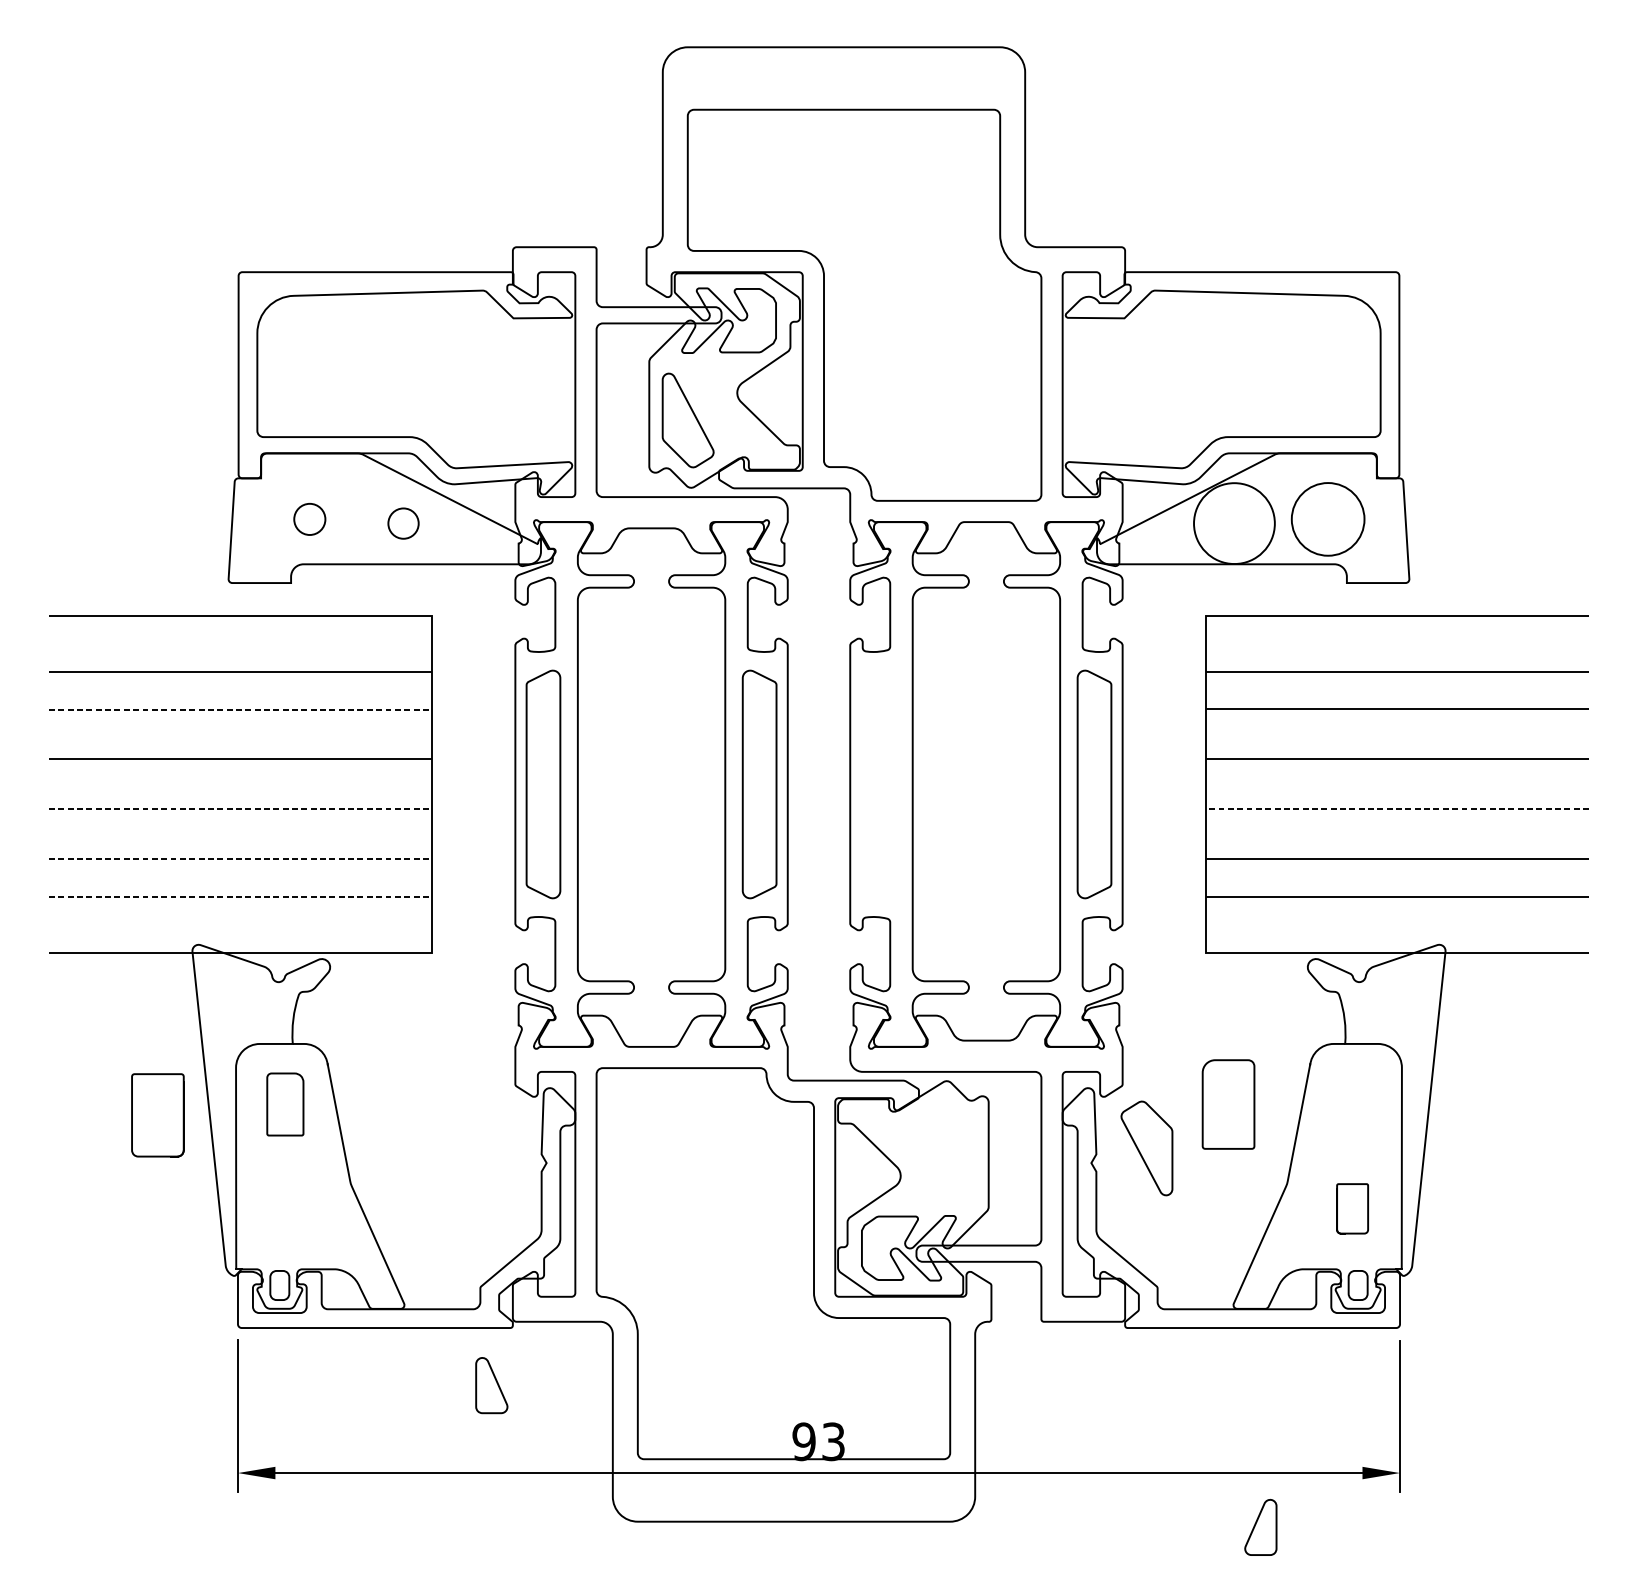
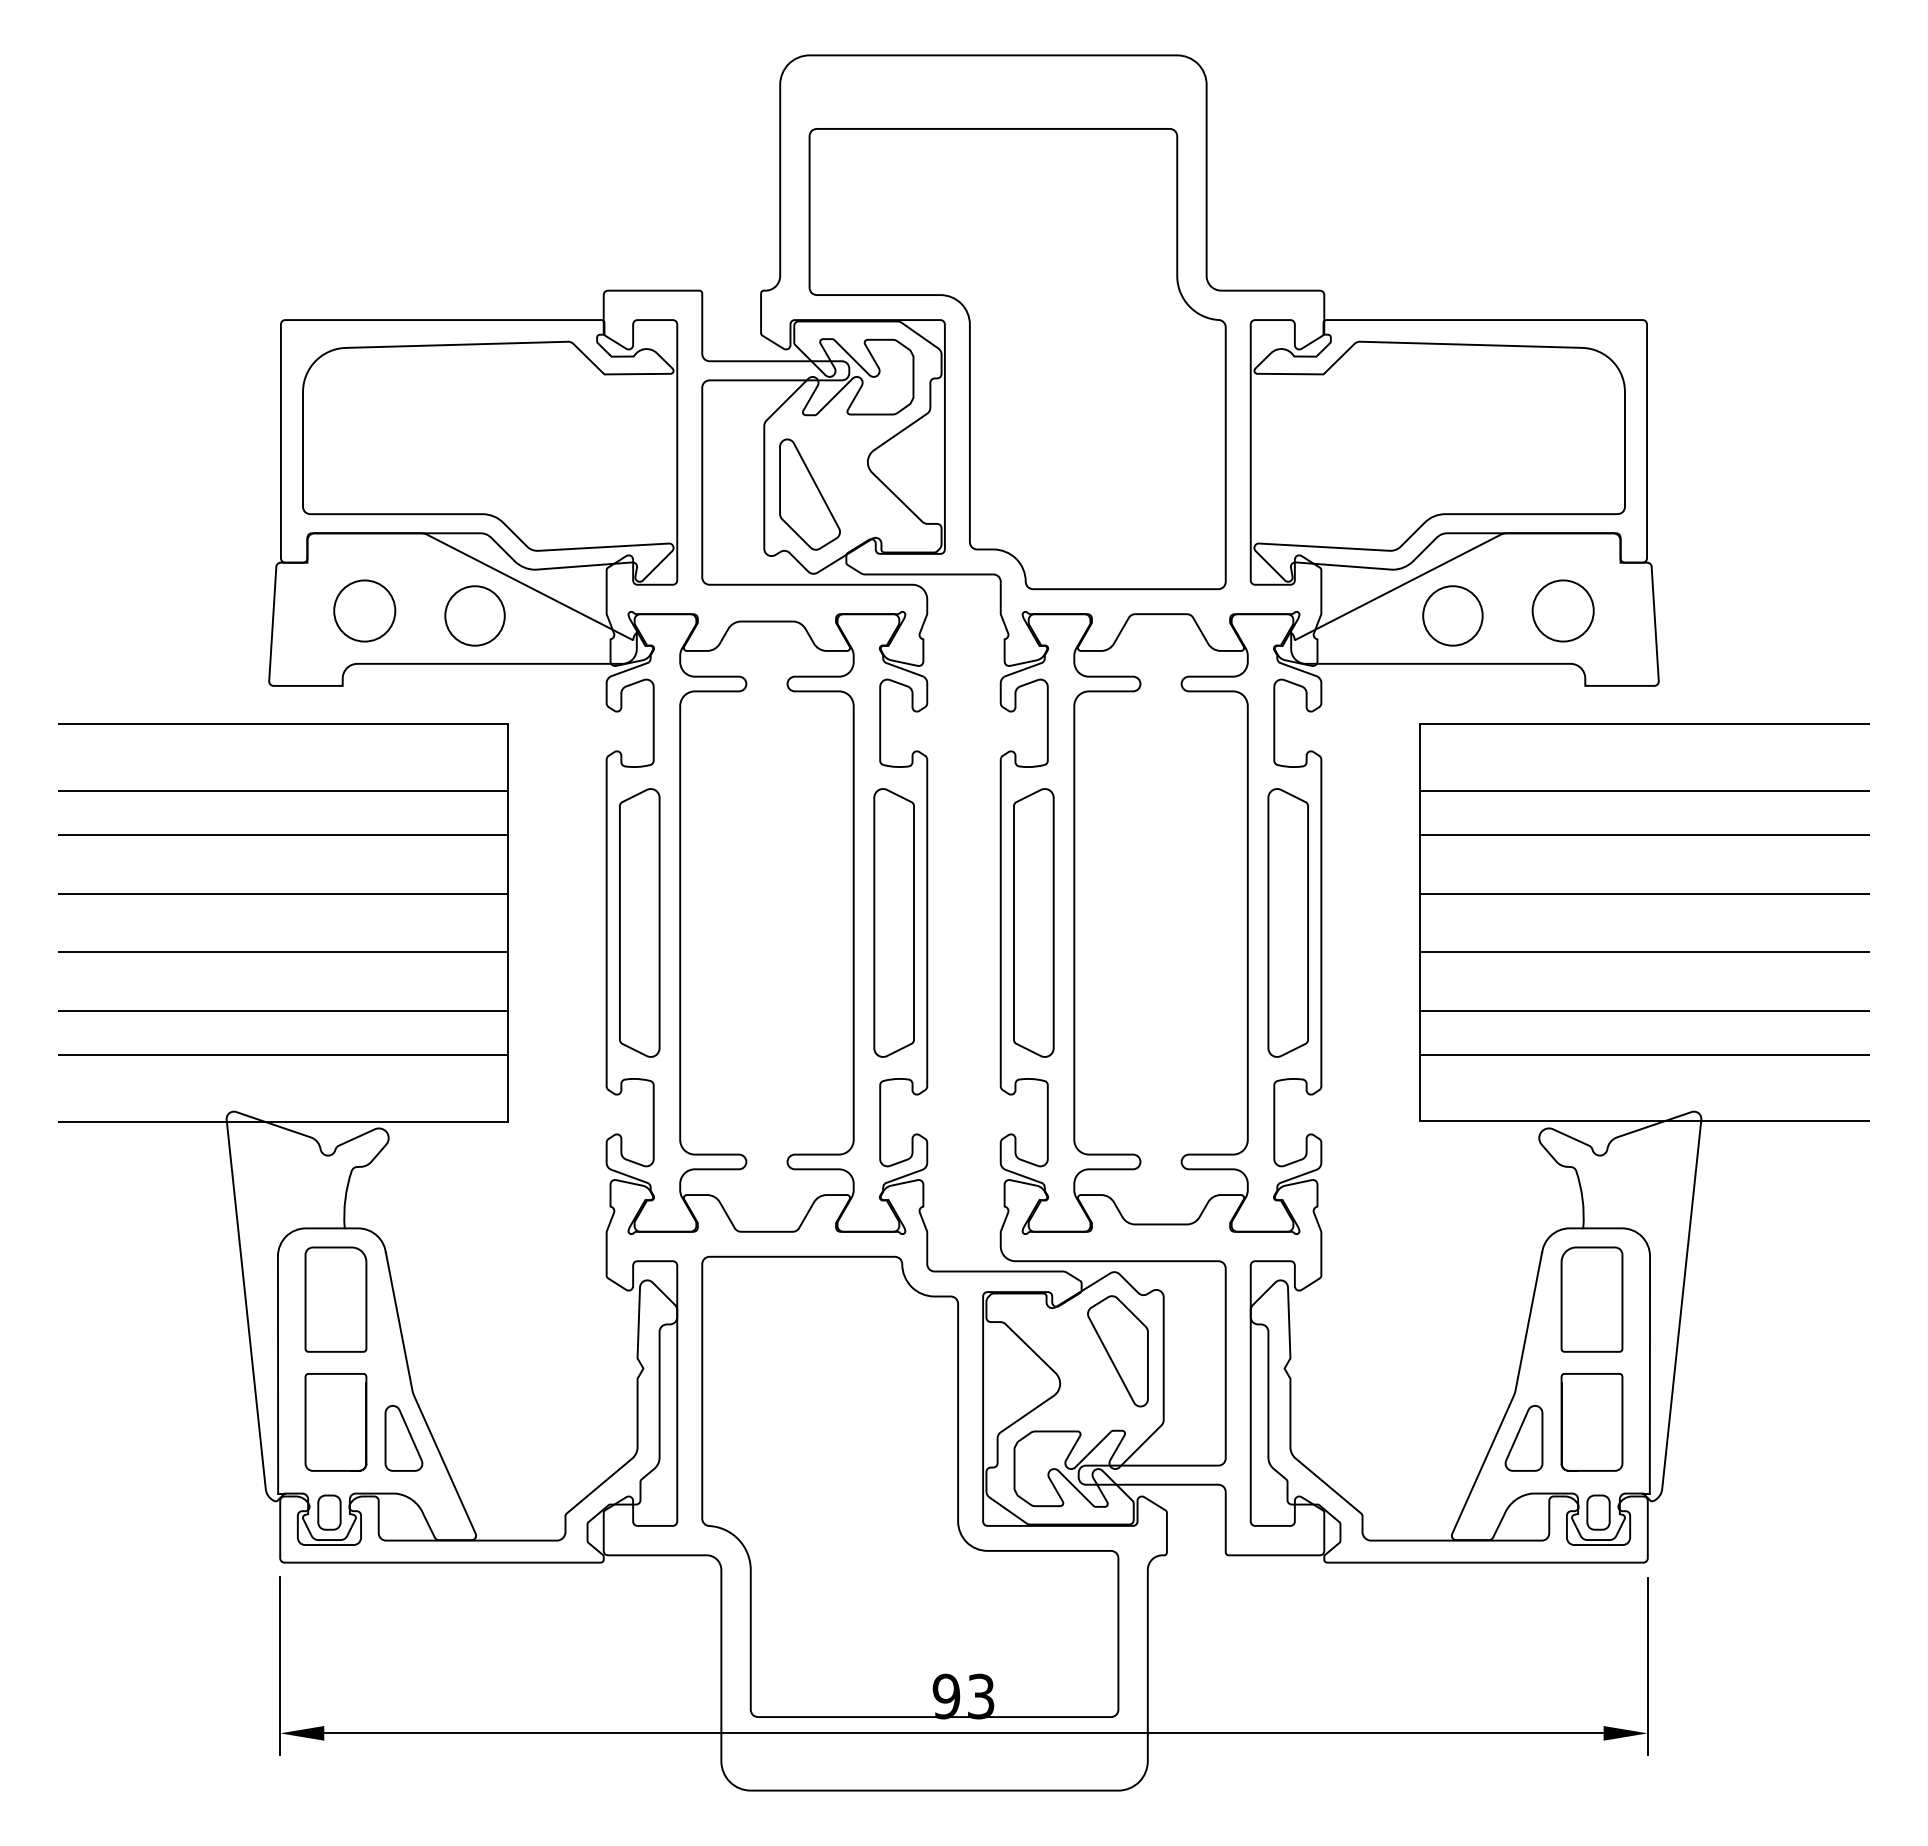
circle: (309, 518) -> (364, 610), size x1.67
circle: (1327, 518) -> (1562, 610), size x0.71
circle: (403, 523) -> (474, 615), size x1.67
circle: (1234, 523) -> (1452, 615), size x0.62
line: (240, 709) -> (283, 834), dashed -> solid
curve: (861, 784) -> (1014, 922), added
line: (240, 809) -> (283, 952), dashed -> solid
line: (1397, 809) -> (1644, 952), dashed -> solid
line: (240, 859) -> (283, 1011), dashed -> solid
line: (240, 897) -> (283, 1055), dashed -> solid
part: (284, 1104) -> (335, 1299), size x1.43
part: (1228, 1104) -> (1591, 1299), moved
part: (157, 1115) -> (335, 1422), moved
part: (1146, 1148) -> (1117, 1351), moved
part: (1352, 1208) -> (1591, 1422), size x1.67
part: (491, 1385) -> (403, 1438), moved
part: (1260, 1527) -> (1523, 1438), moved

